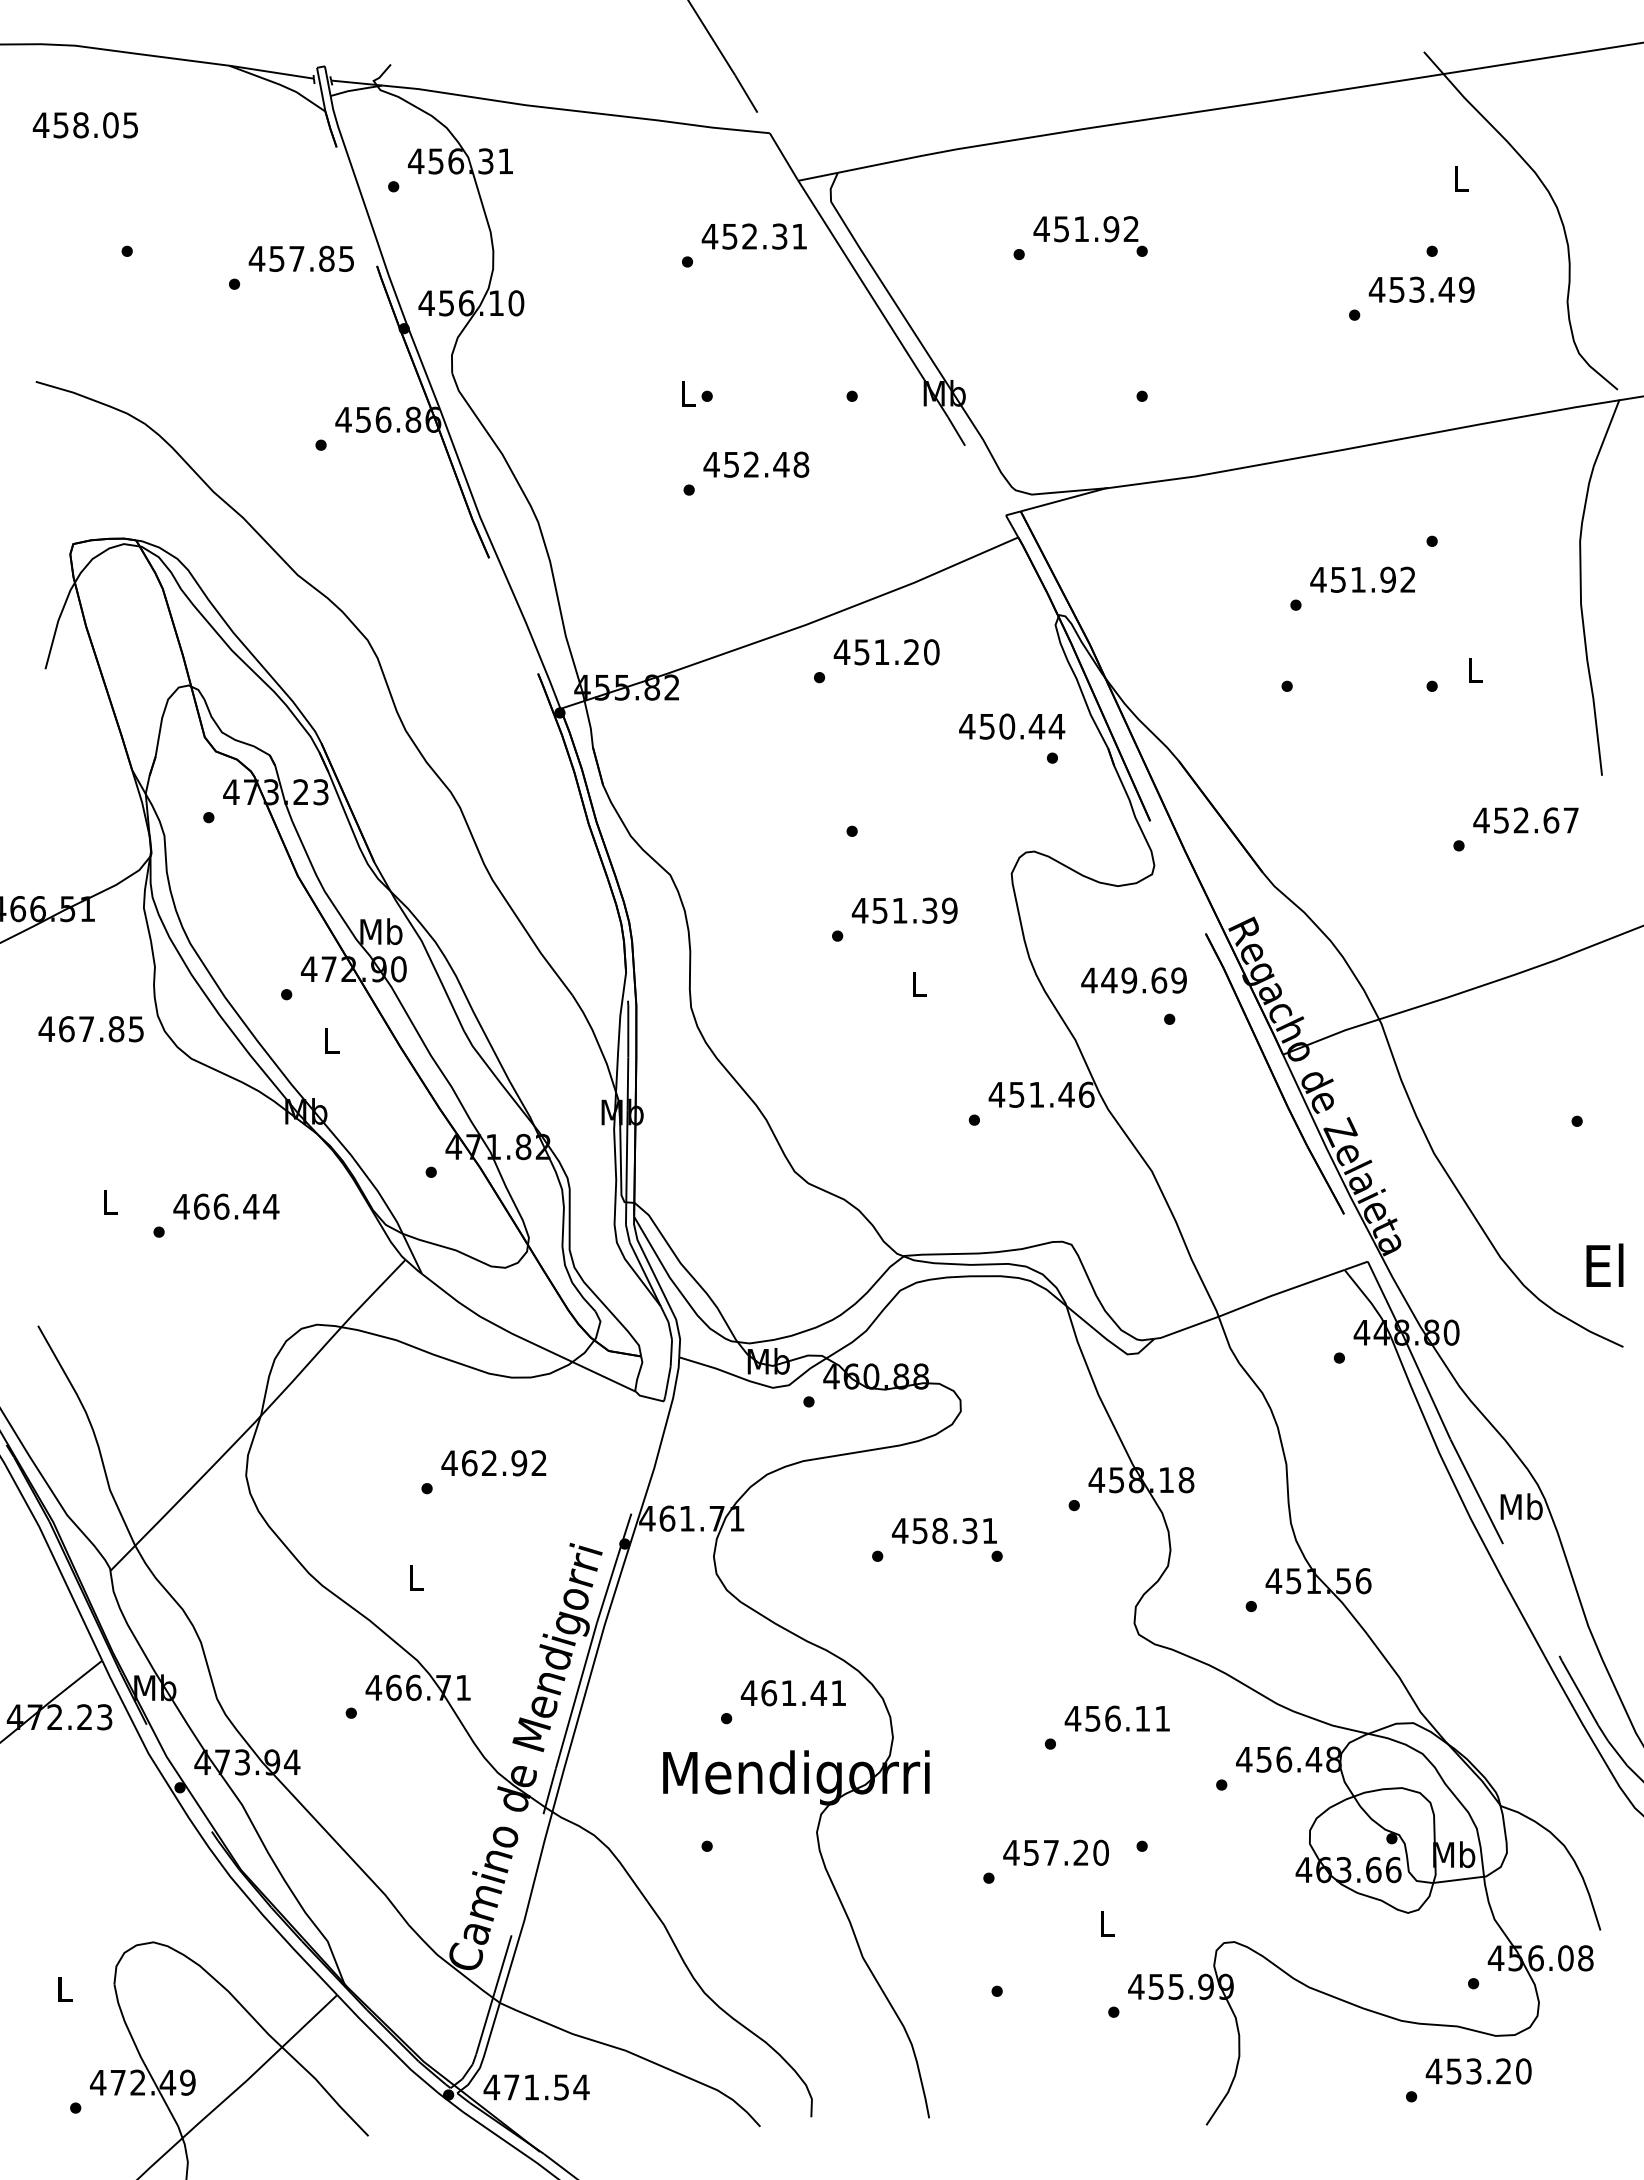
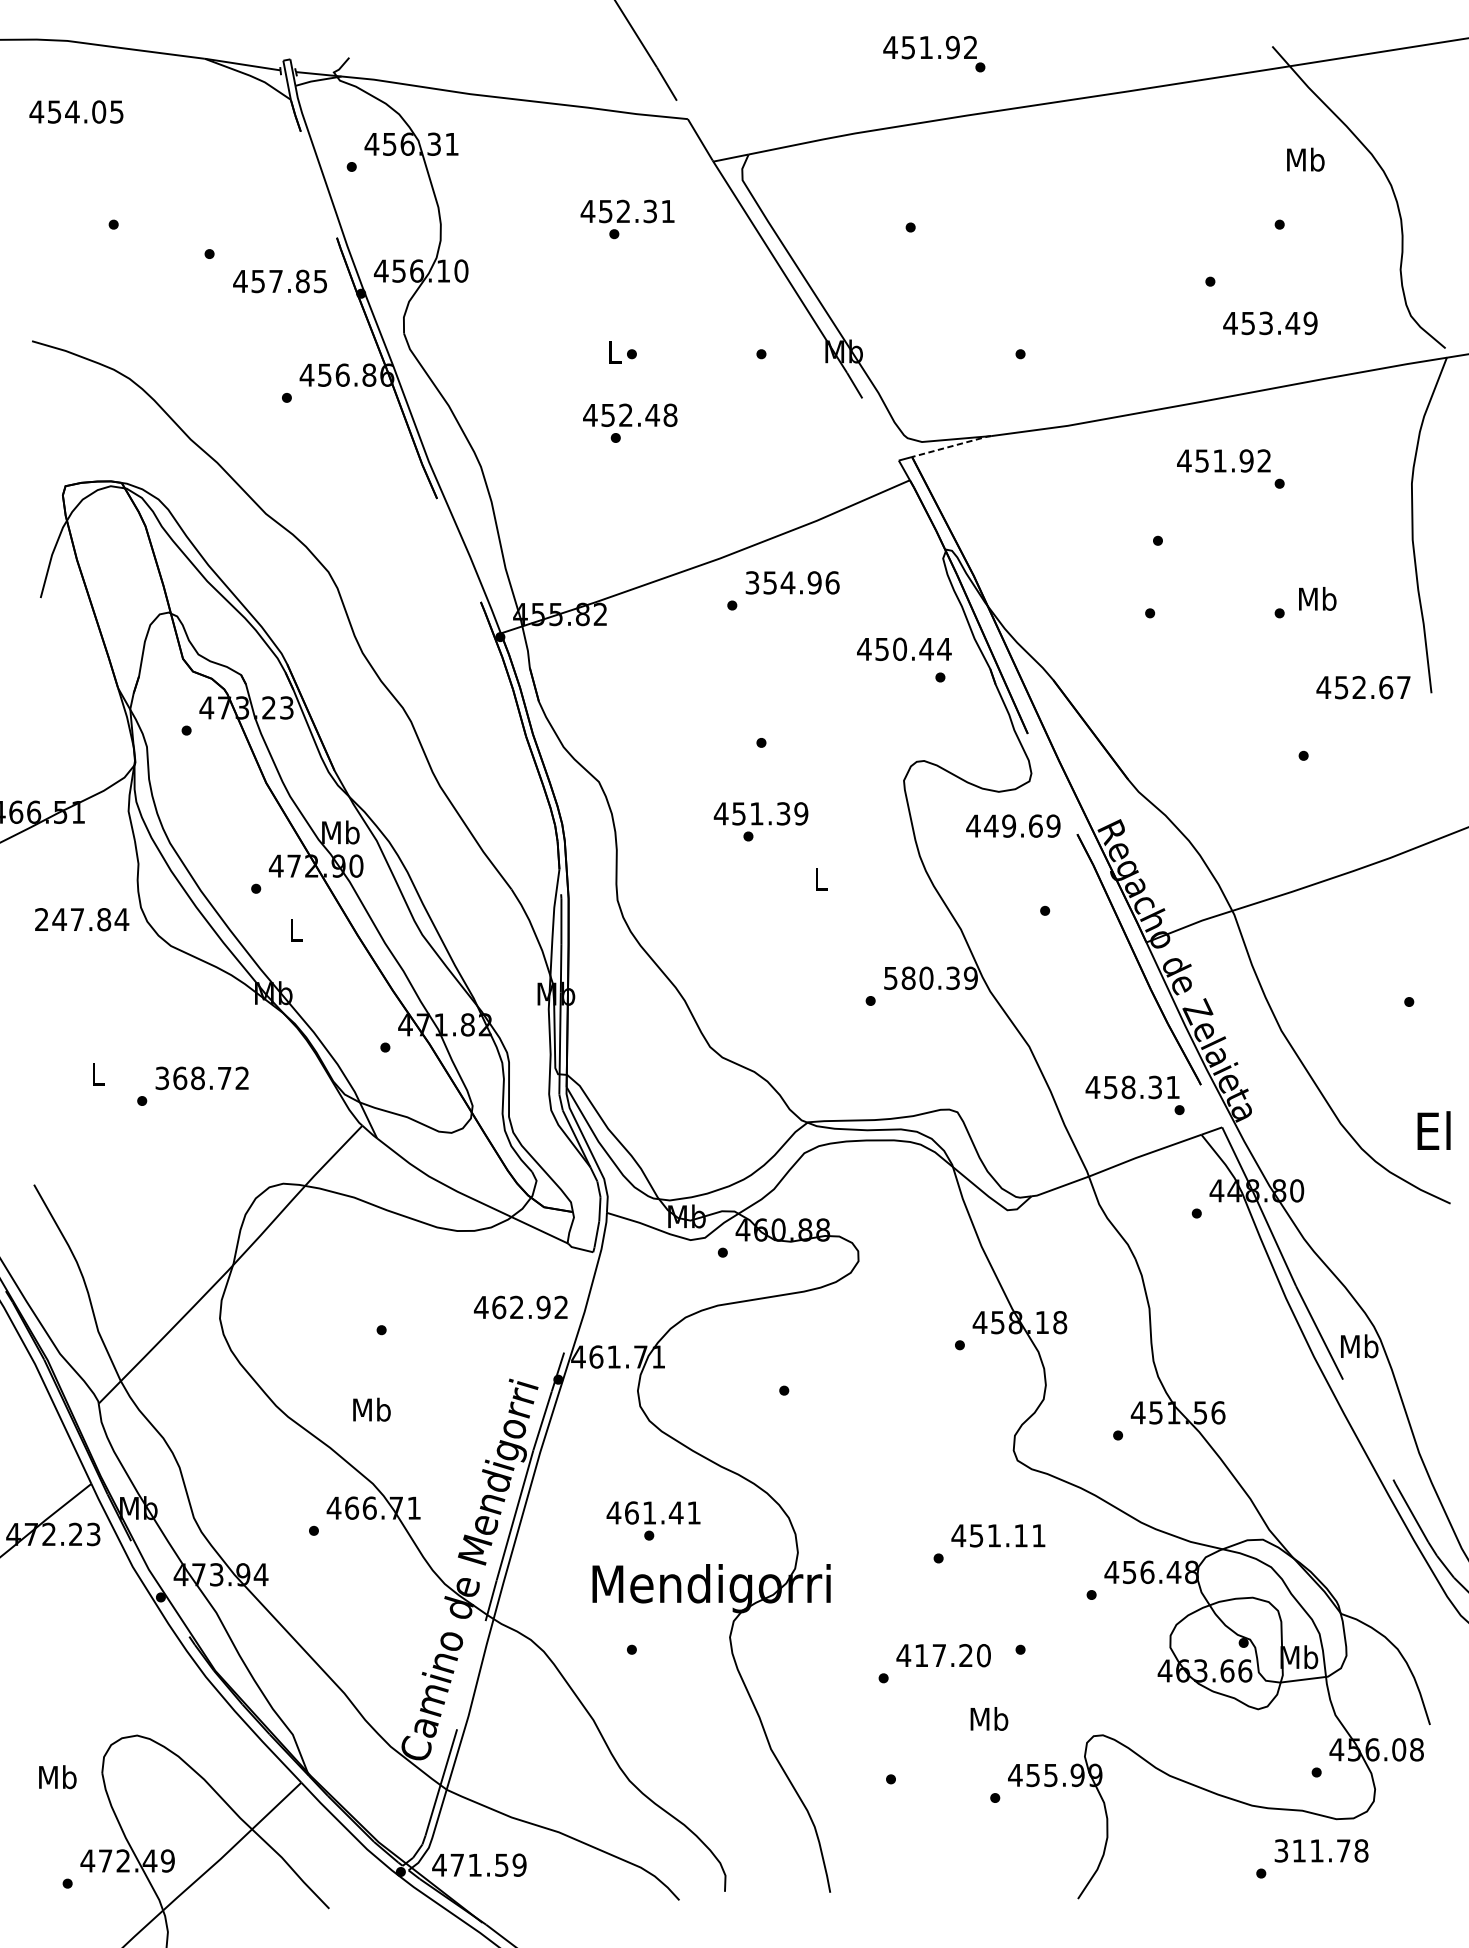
text: (80, 125) -> (71, 112), 458.05 -> 454.05
text: (1461, 178) -> (1305, 159), L -> Mb
text: (753, 236) -> (626, 211), moved
text: (1090, 236) -> (934, 54), moved
text: (300, 258) -> (279, 281), moved
text: (1421, 289) -> (1270, 323), moved
text: (756, 464) -> (630, 415), moved
line: (1065, 499) -> (952, 446), solid -> dashed
text: (1362, 579) -> (1223, 460), moved
text: (886, 652) -> (792, 583), 451.20 -> 354.96
text: (1474, 669) -> (1317, 598), L -> Mb
text: (1525, 820) -> (1363, 687), moved
text: (904, 910) -> (760, 813), moved
text: (1133, 980) -> (1012, 826), moved
text: (91, 1029) -> (81, 919), 467.85 -> 247.84
text: (1041, 1094) -> (930, 978), 451.46 -> 580.39
text: (226, 1206) -> (202, 1078), 466.44 -> 368.72
text: (493, 1463) -> (520, 1307), moved
text: (947, 1539) -> (1135, 1095), moved
text: (416, 1577) -> (372, 1409), L -> Mb
text: (792, 1693) -> (652, 1513), moved
text: (1112, 1718) -> (994, 1535), 456.11 -> 451.11
text: (1031, 1852) -> (921, 1655), 457.20 -> 417.20
text: (1107, 1923) -> (989, 1718), L -> Mb
text: (64, 1988) -> (57, 1776), L -> Mb
text: (1478, 2071) -> (1321, 1850), 453.20 -> 311.78
text: (581, 2087) -> (519, 1865), 471.54 -> 471.59

